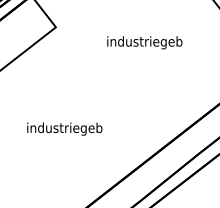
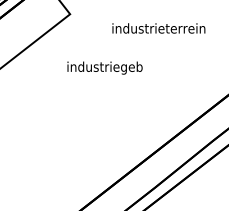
text: (144, 42) -> (158, 29), industriegeb -> industrieterrein
text: (64, 128) -> (104, 67), moved

